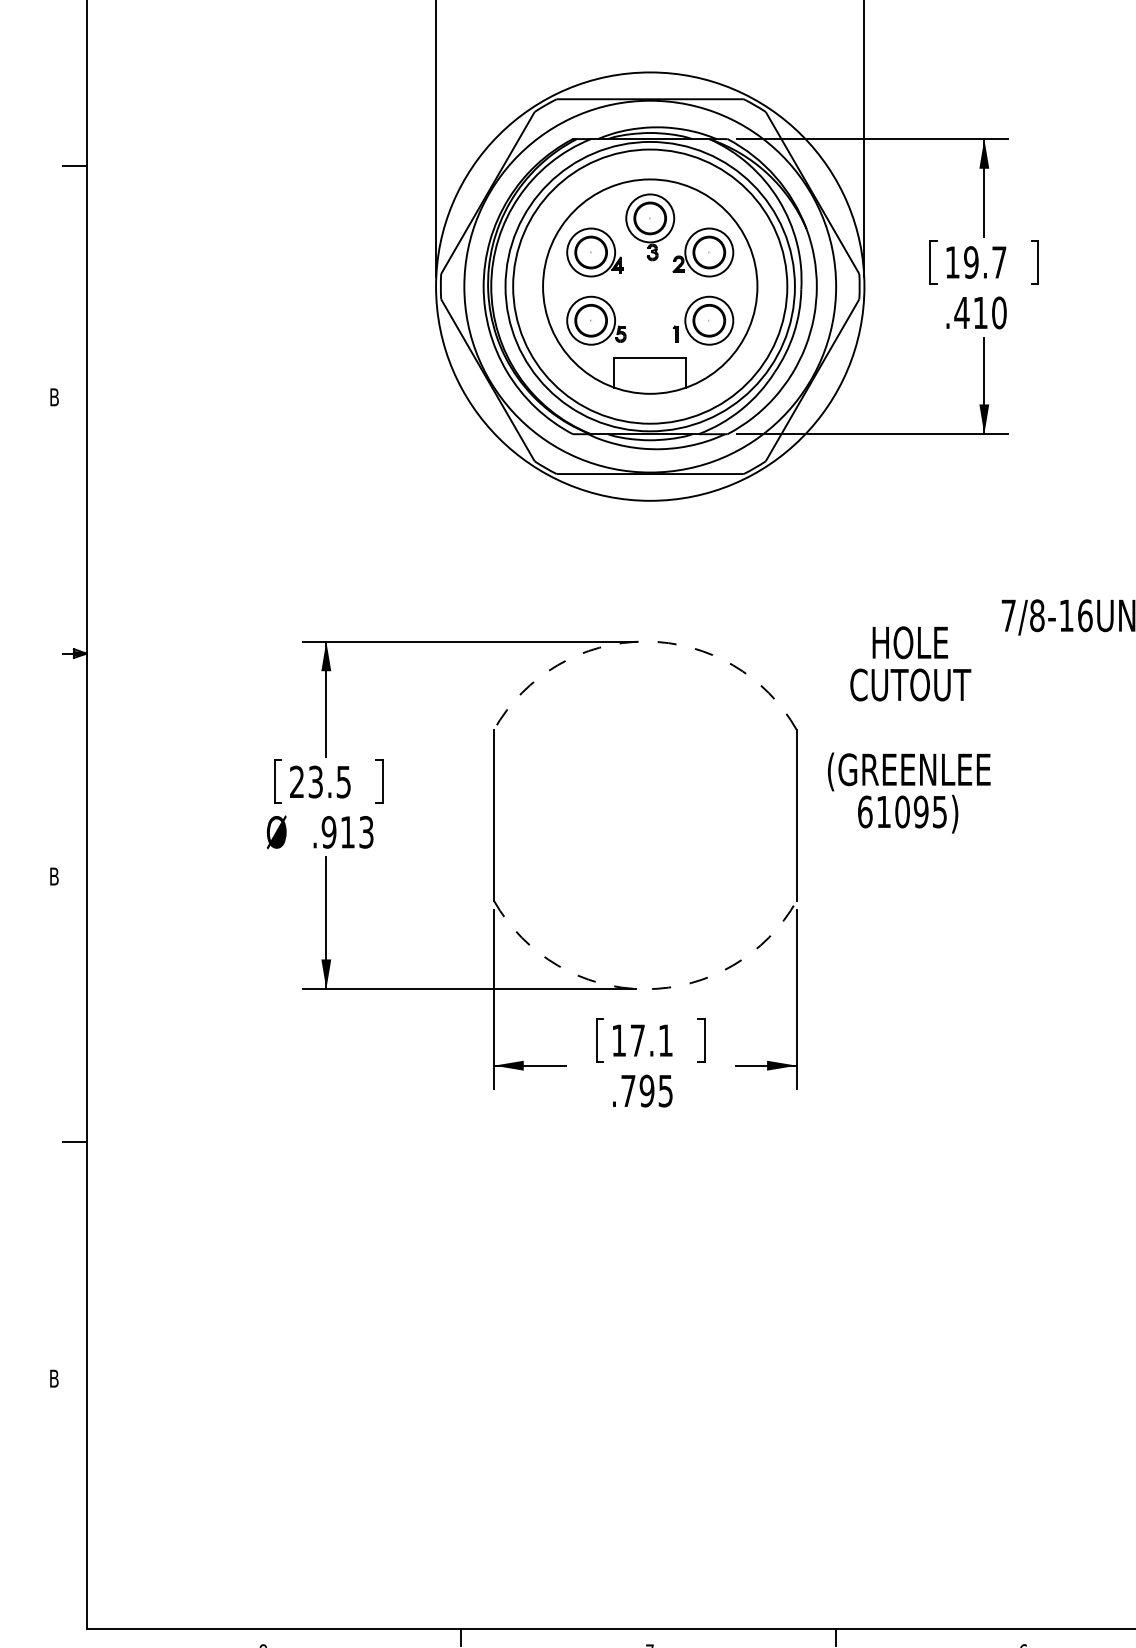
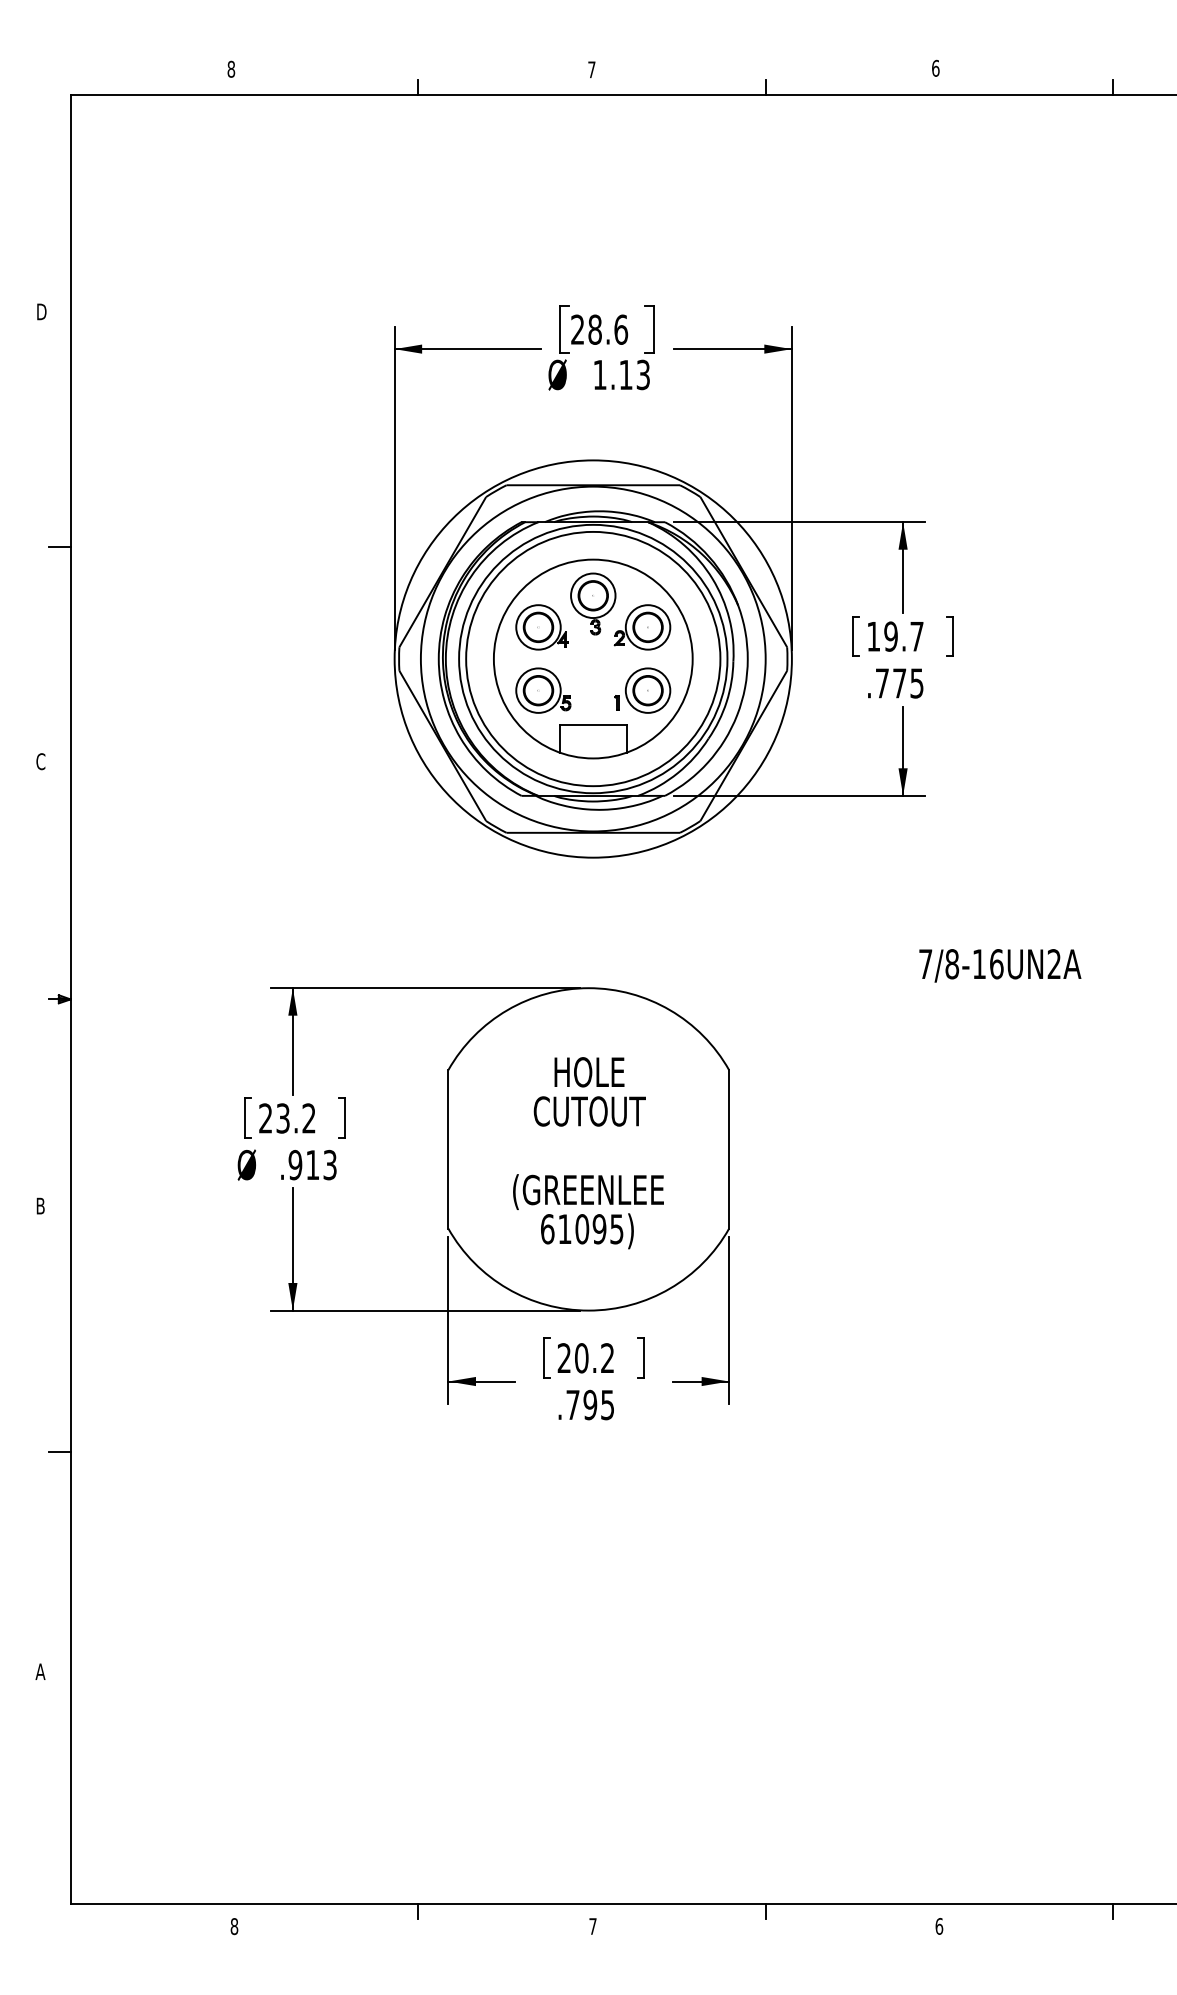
text: (980, 313) -> (899, 683), .410 -> .775
text: (54, 397) -> (40, 761), B -> C
arc: (645, 641) -> (588, 988), dashed -> solid
text: (909, 730) -> (588, 1153), moved
text: (343, 782) -> (308, 1118), 23.5 -> 23.2
arc: (645, 989) -> (588, 1310), dashed -> solid
text: (641, 1040) -> (585, 1358), 17.1 -> 20.2
text: (54, 1378) -> (40, 1671), B -> A

